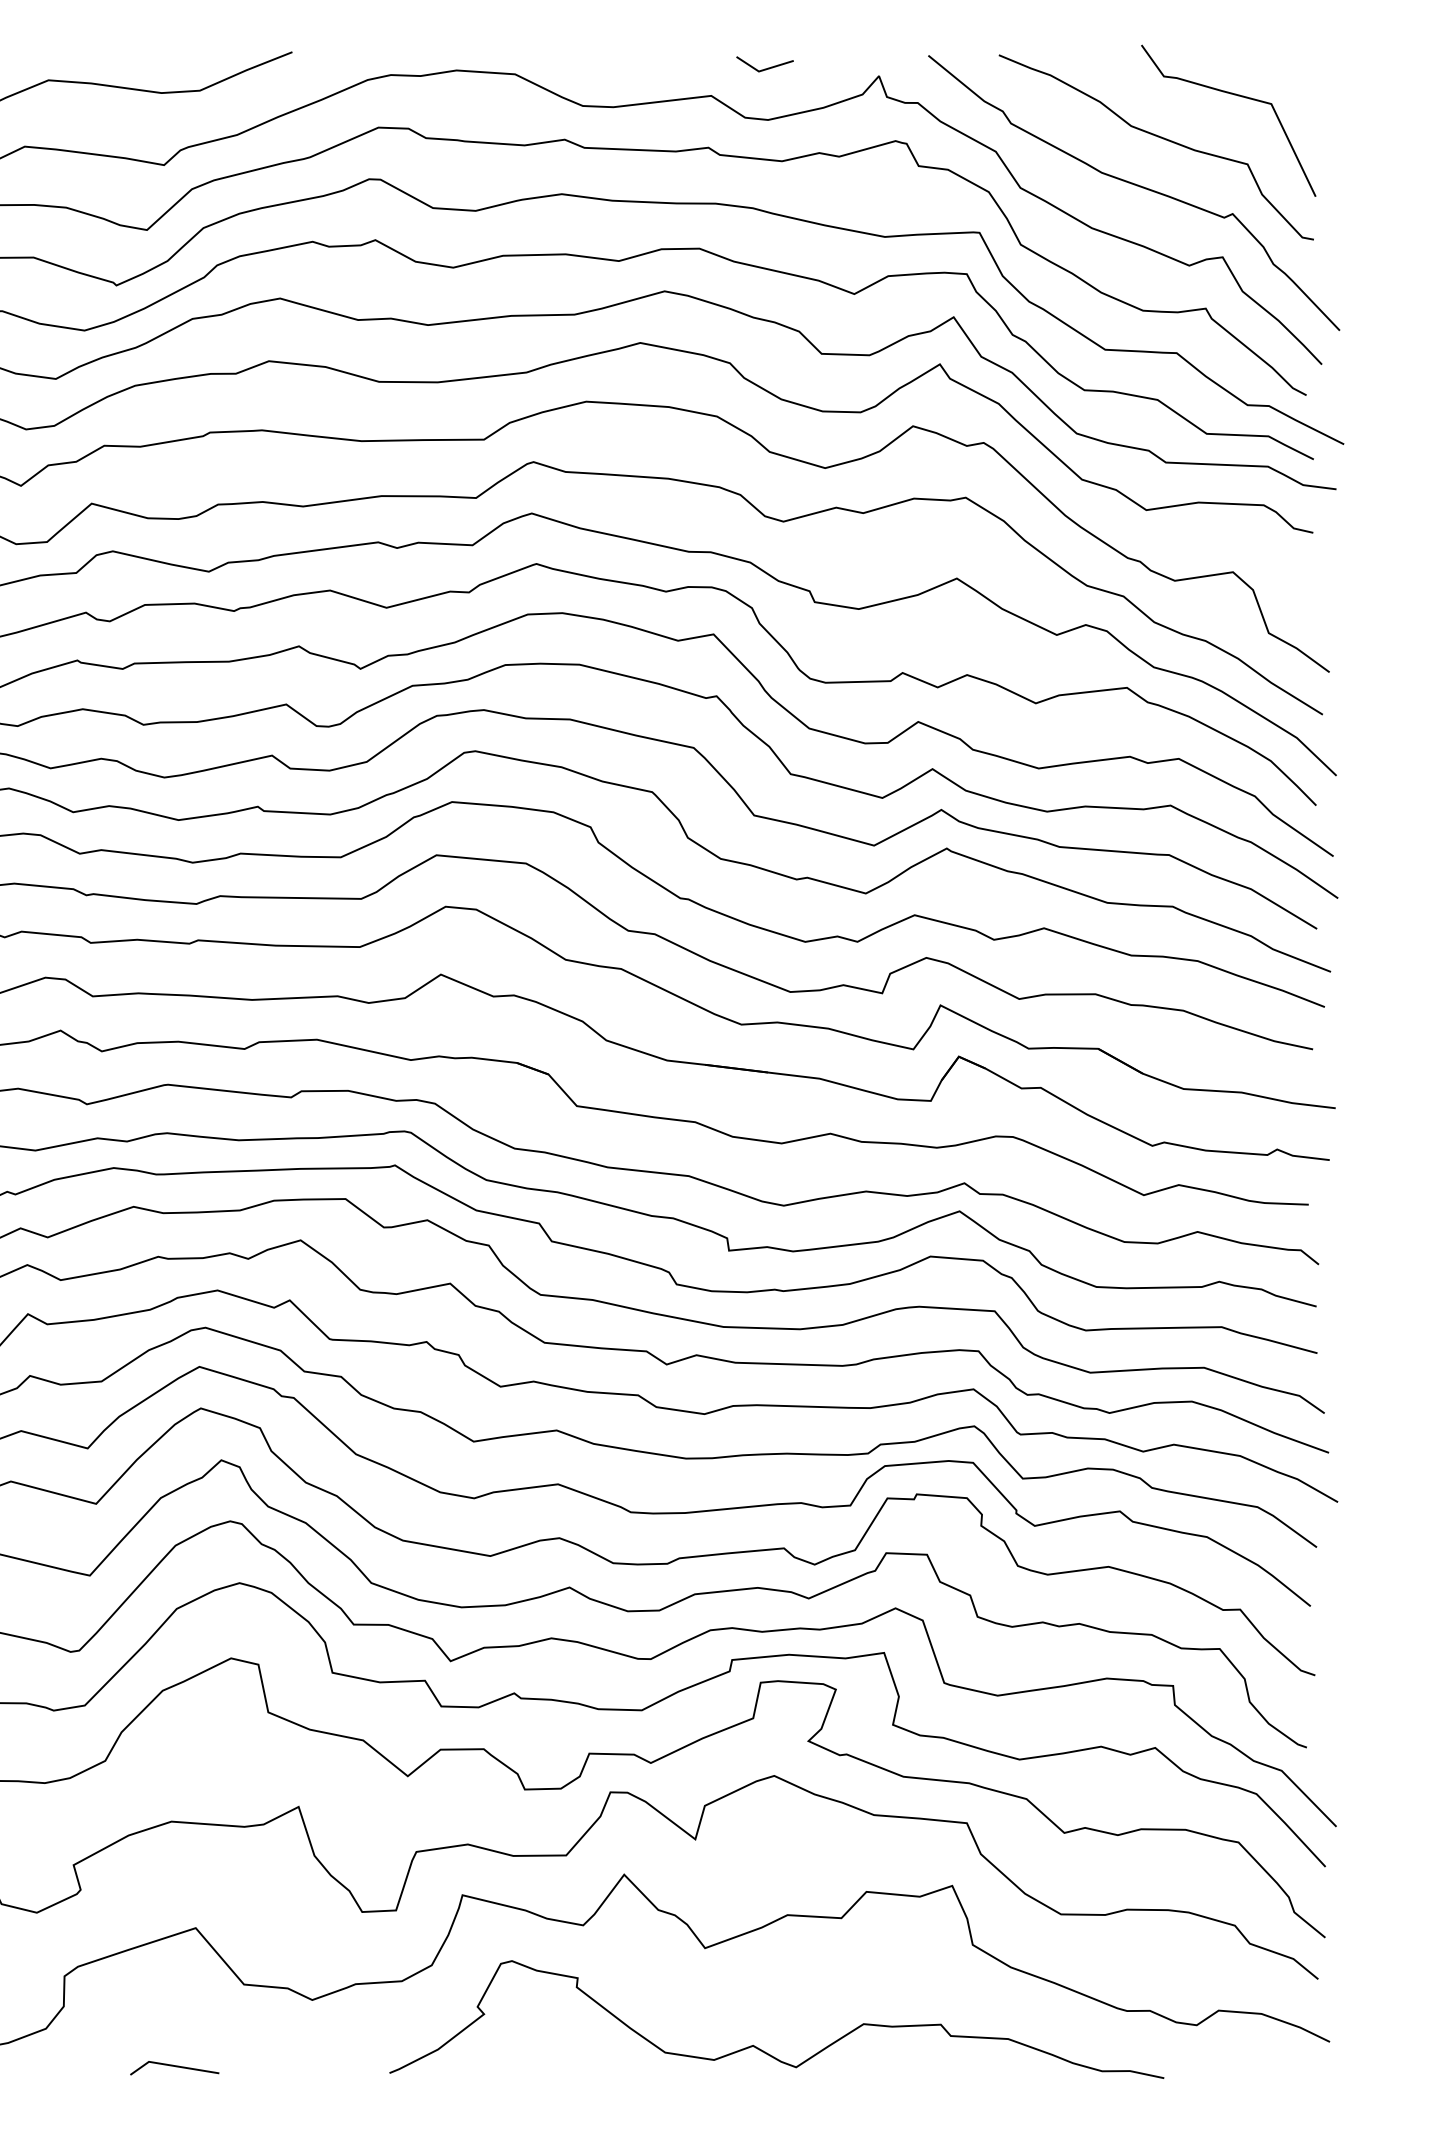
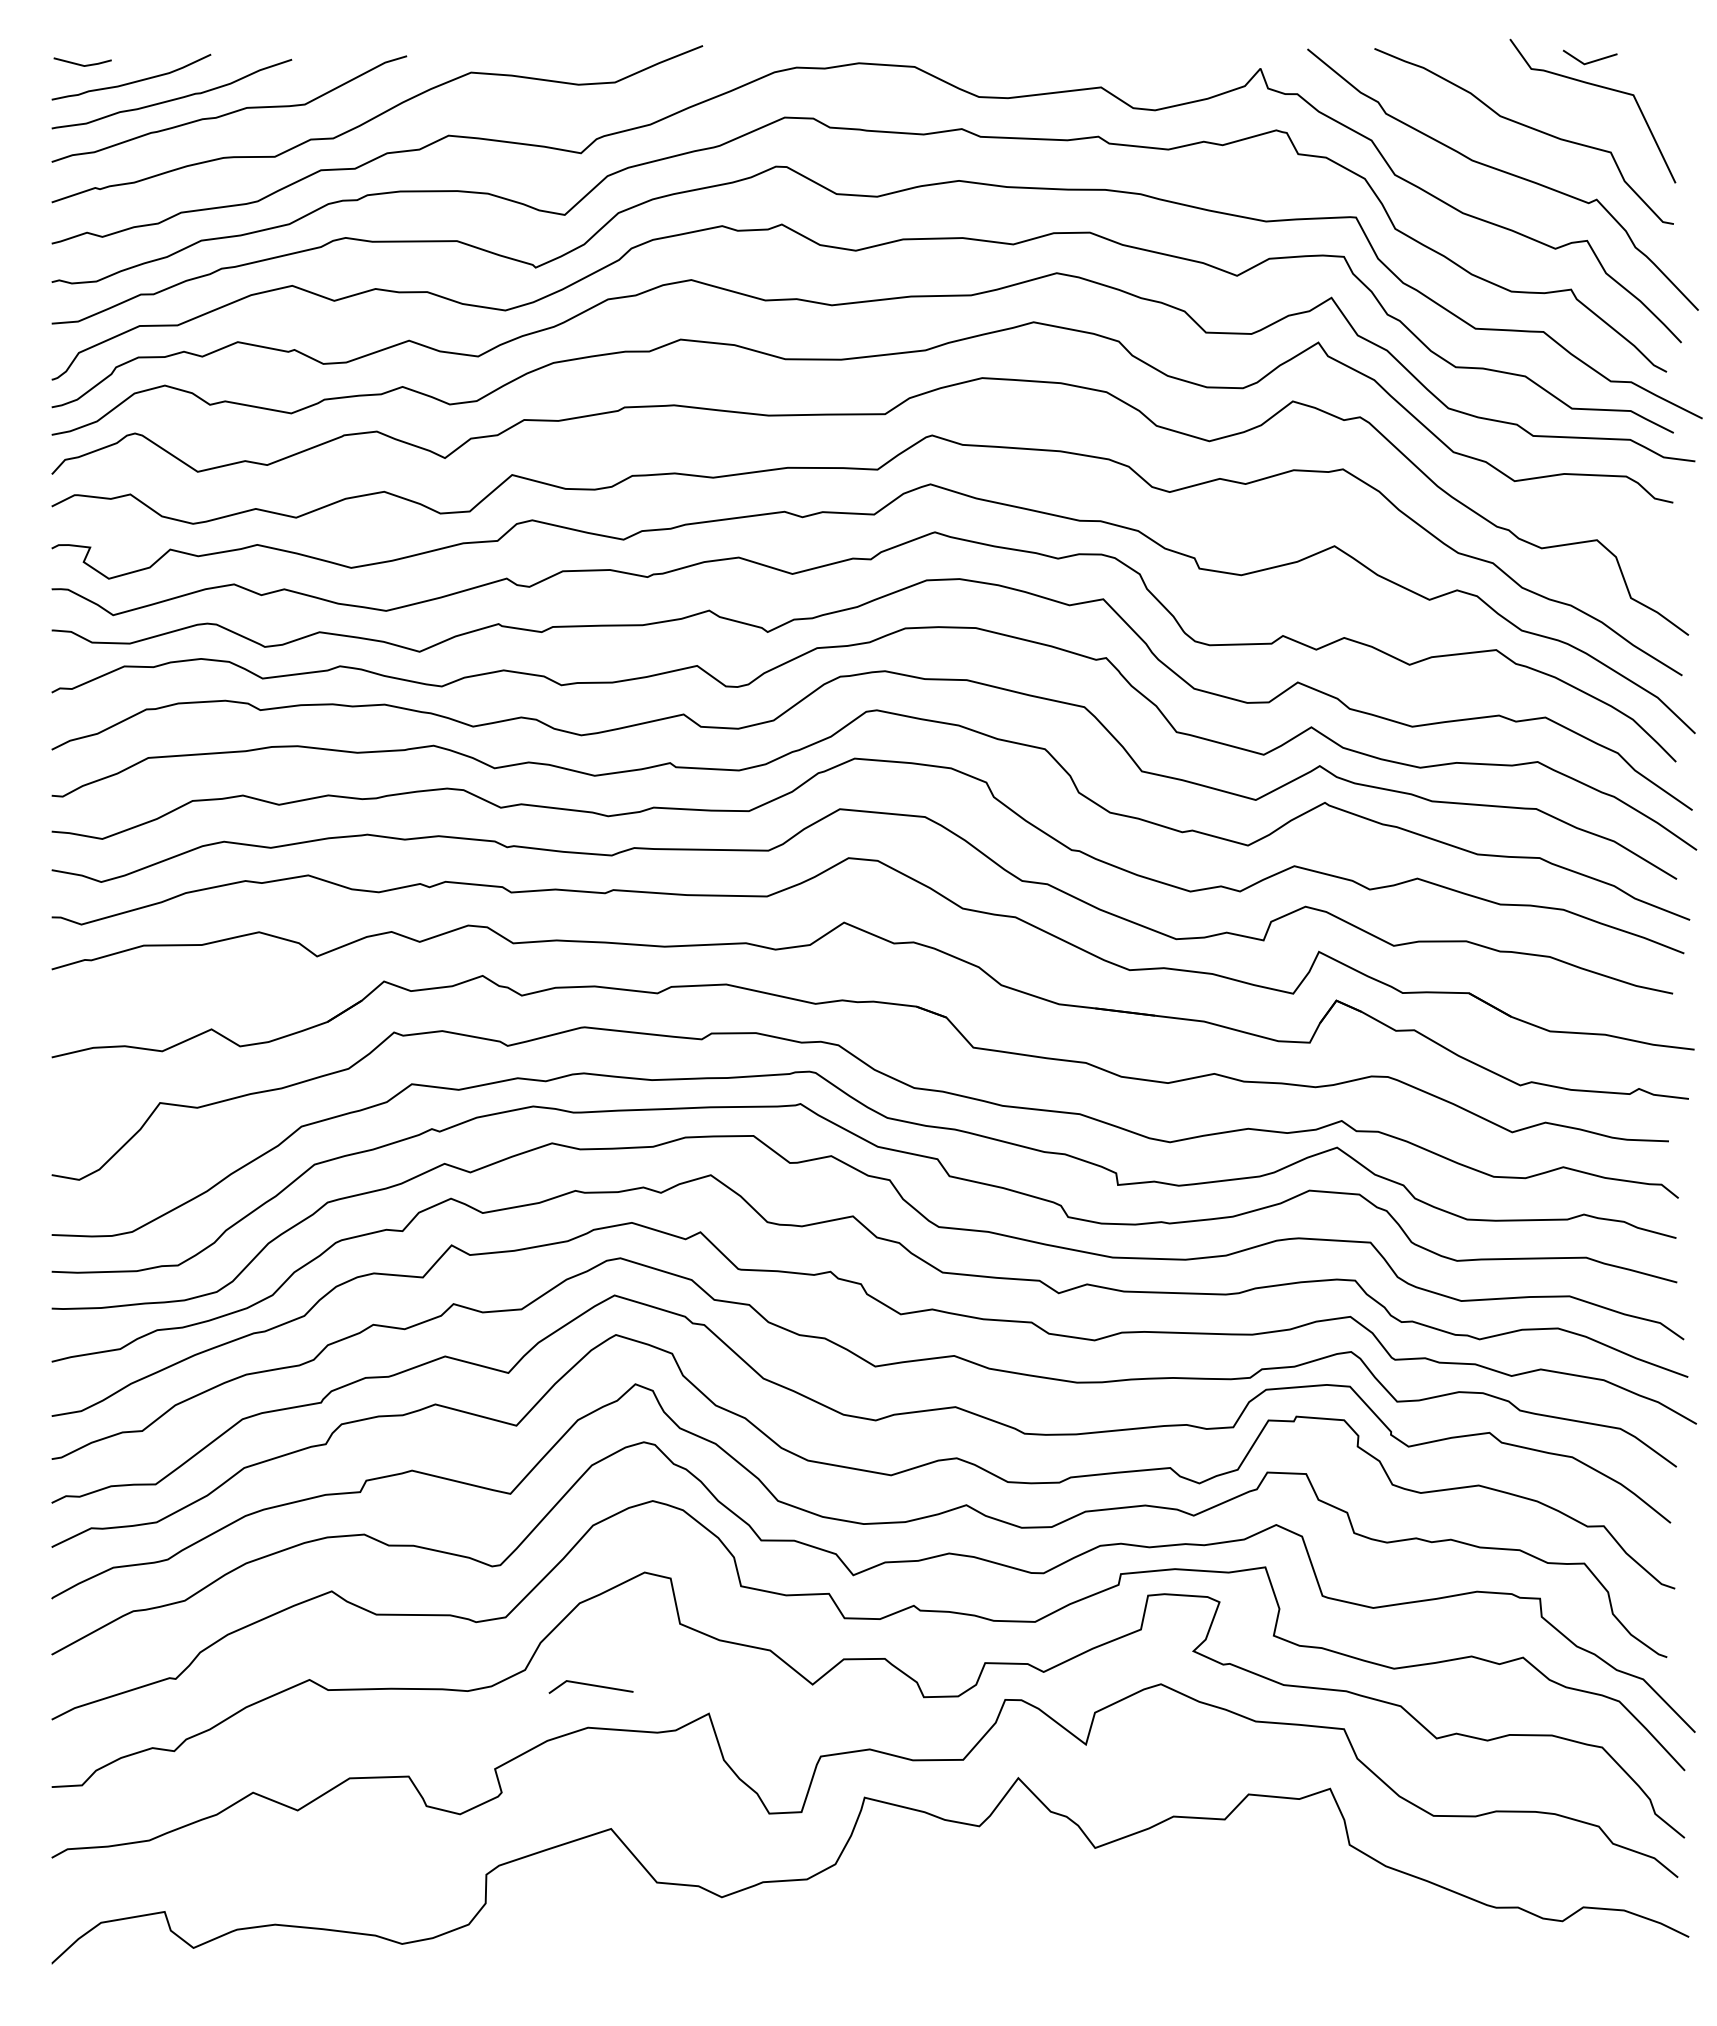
line: (767, 67) -> (1592, 60), moved
curve: (759, 2047) -> (1146, 1942), removed
line: (174, 2066) -> (590, 1685), moved

